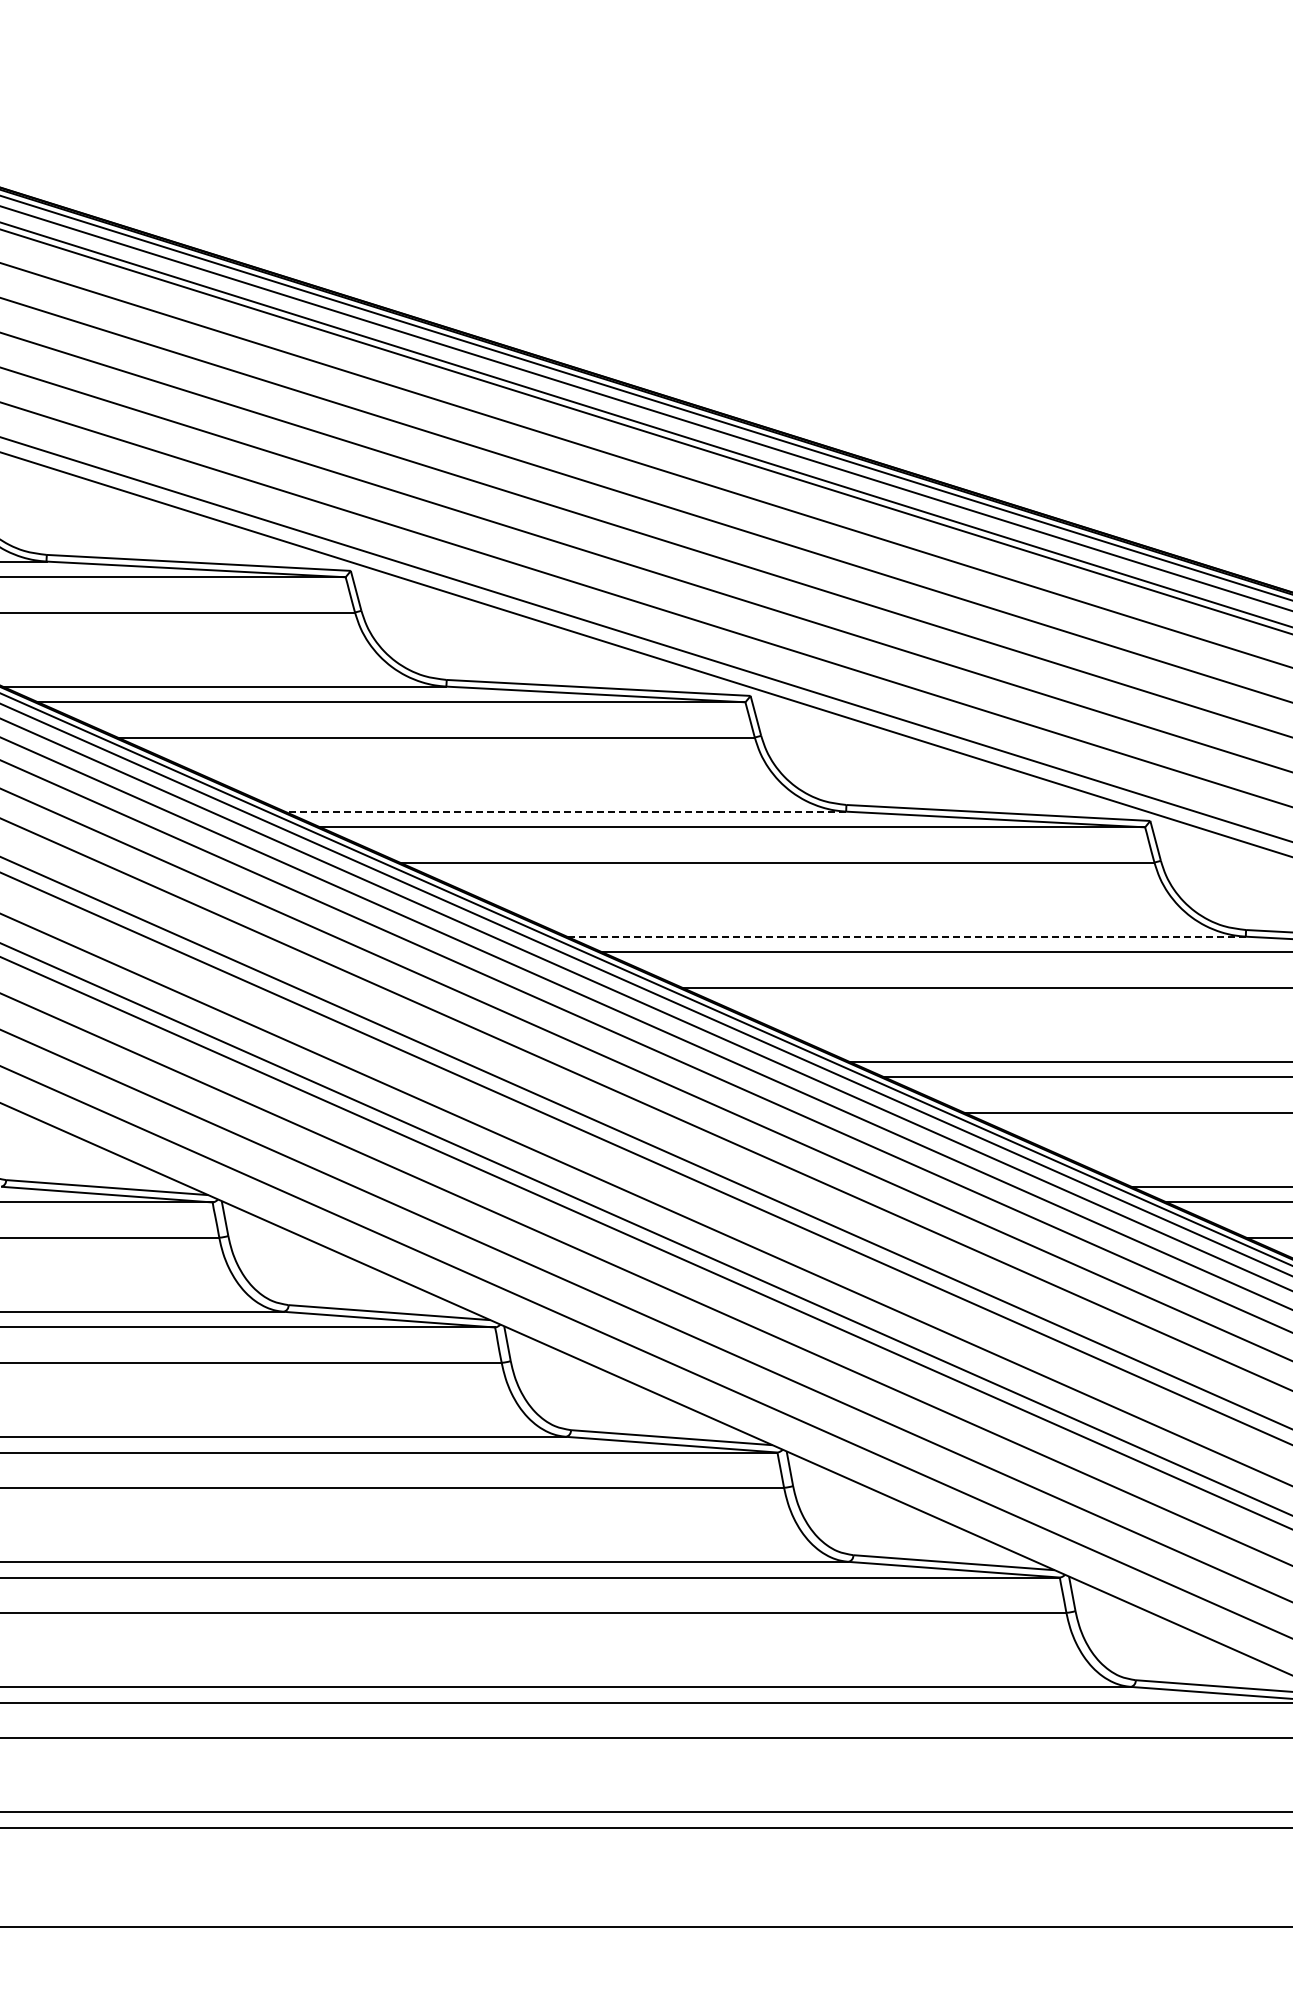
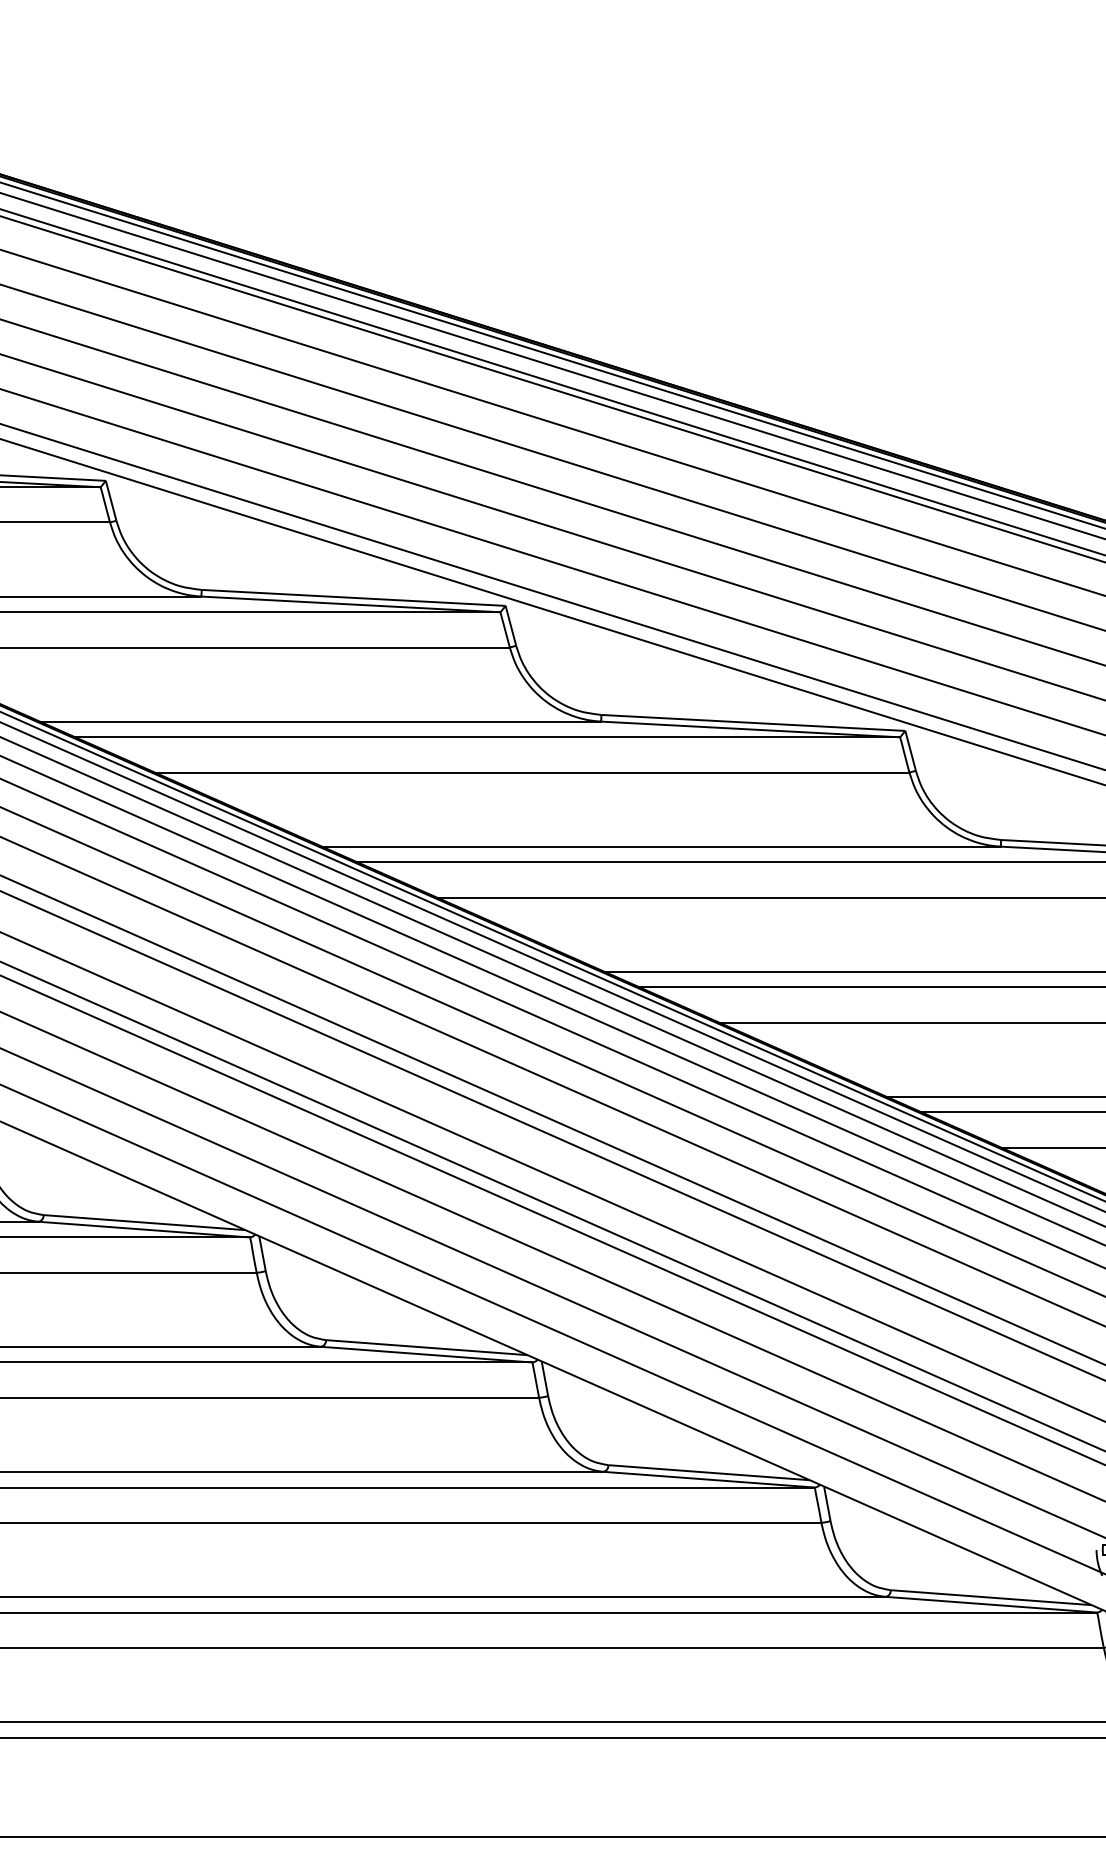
line: (565, 811) -> (320, 721), dashed -> solid
line: (905, 936) -> (660, 846), dashed -> solid

